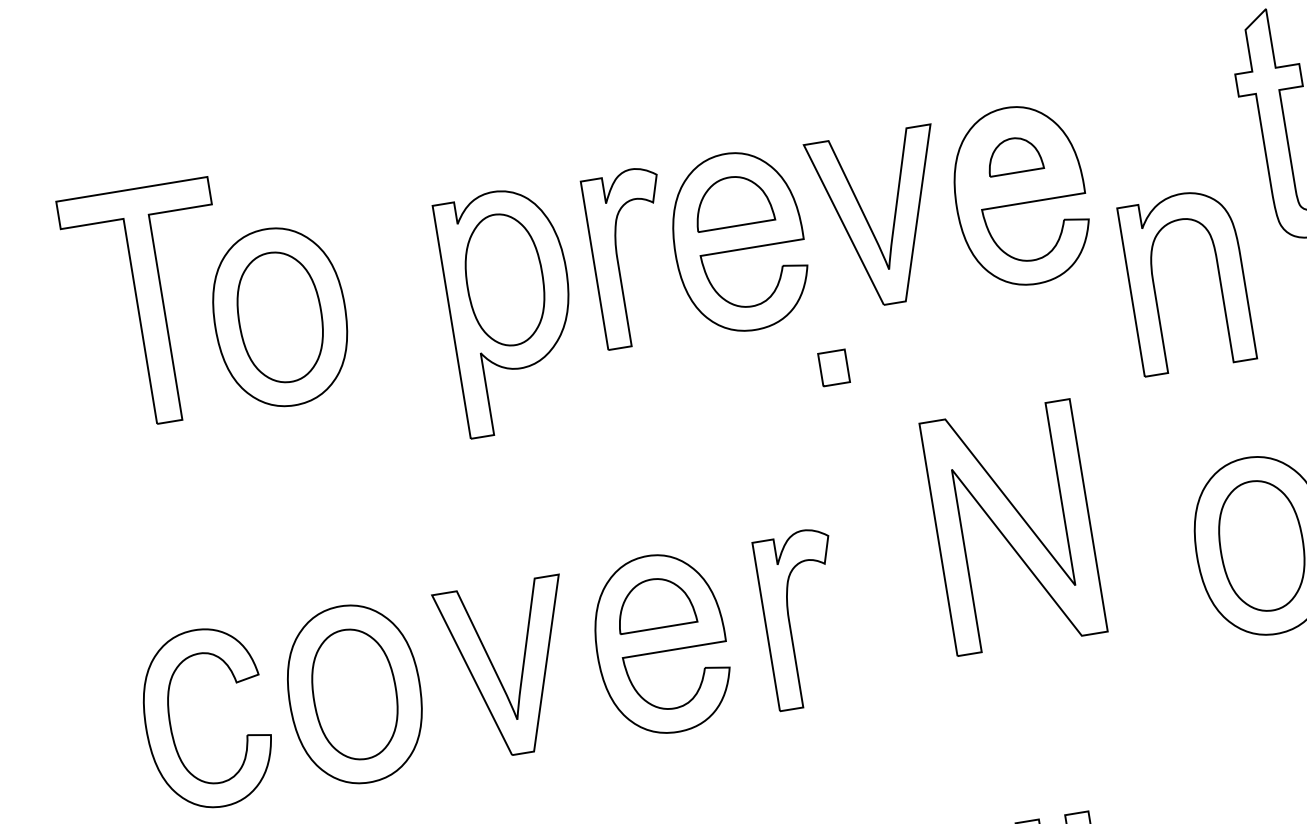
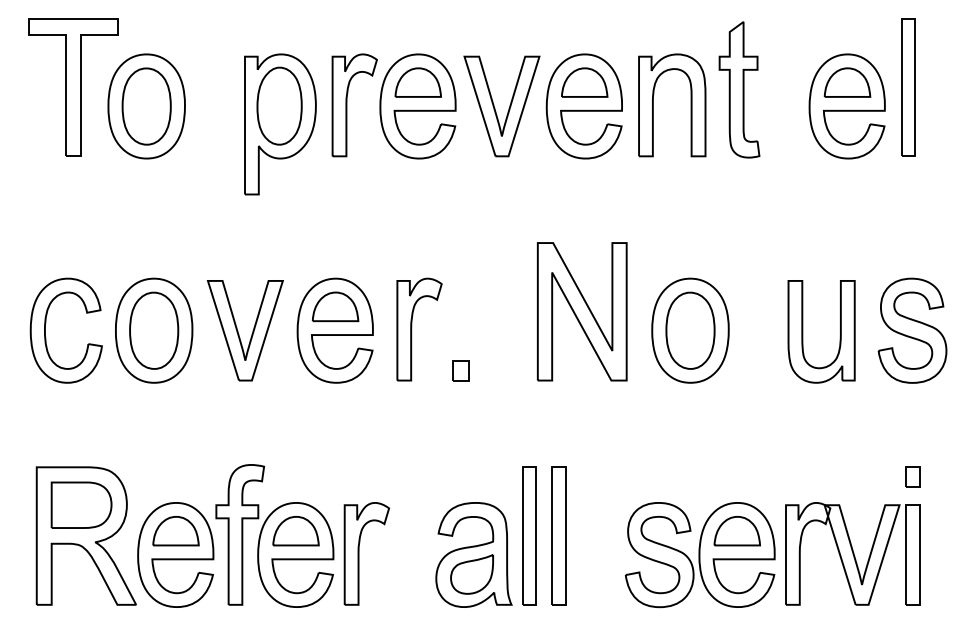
part: (1013, 155) -> (584, 82), size x1.43
part: (1217, 276) -> (690, 105), moved
part: (833, 367) -> (460, 370), moved
part: (1013, 527) -> (582, 311), moved

